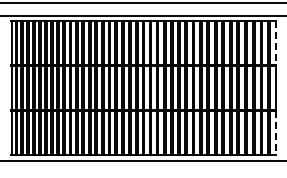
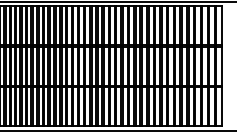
line: (276, 42) -> (221, 25), dashed -> solid
line: (276, 132) -> (221, 106), dashed -> solid

